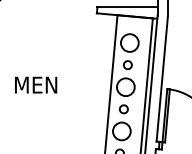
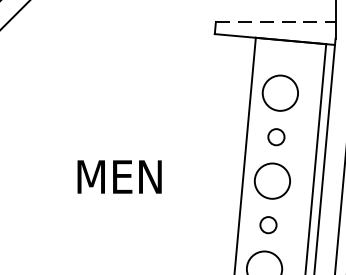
line: (128, 7) -> (277, 22), solid -> dashed
text: (36, 84) -> (120, 175), moved

